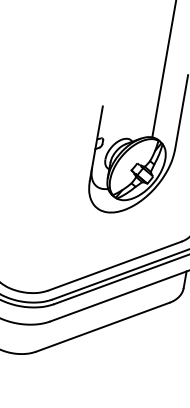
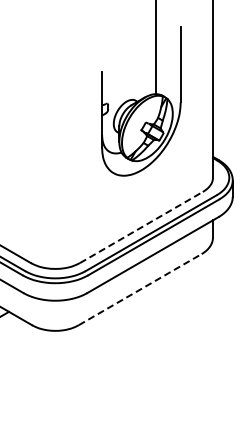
line: (114, 266) -> (141, 227), solid -> dashed
line: (103, 327) -> (140, 289), solid -> dashed

